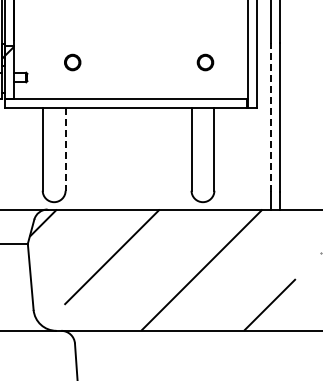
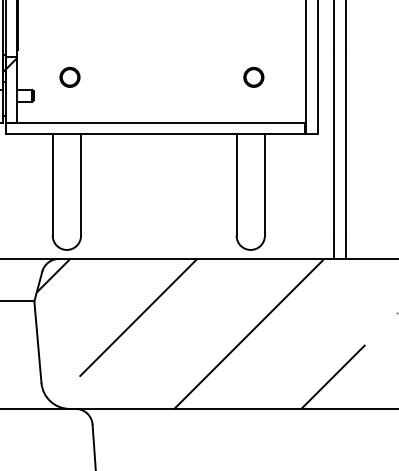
part: (72, 62) -> (69, 77), moved
line: (270, 116) -> (334, 144), dashed -> solid
line: (65, 150) -> (80, 186), dashed -> solid

